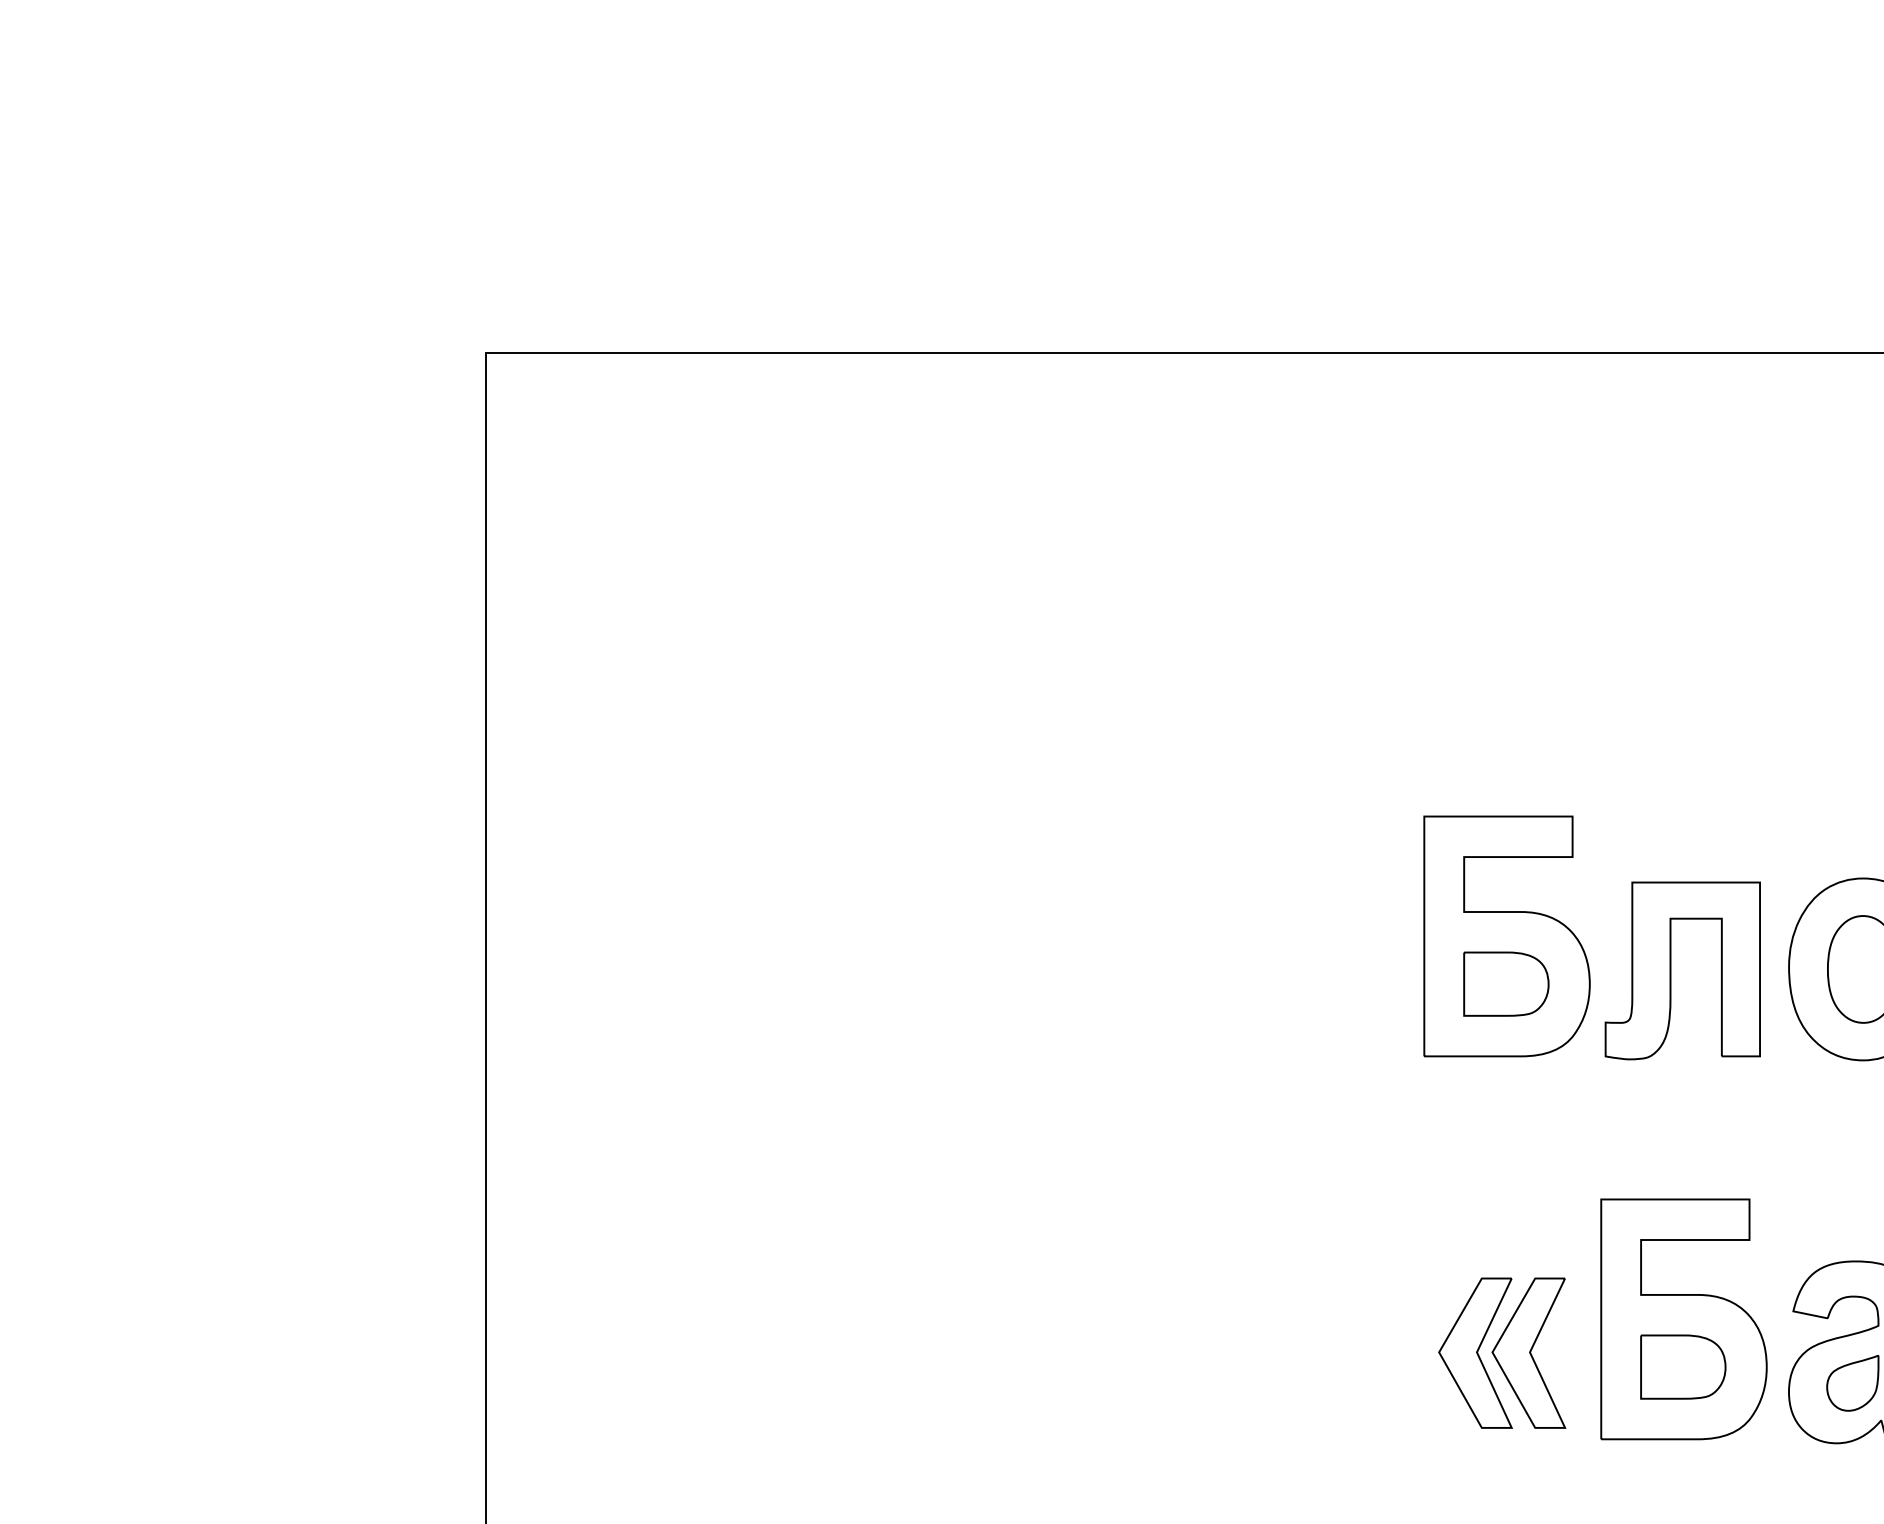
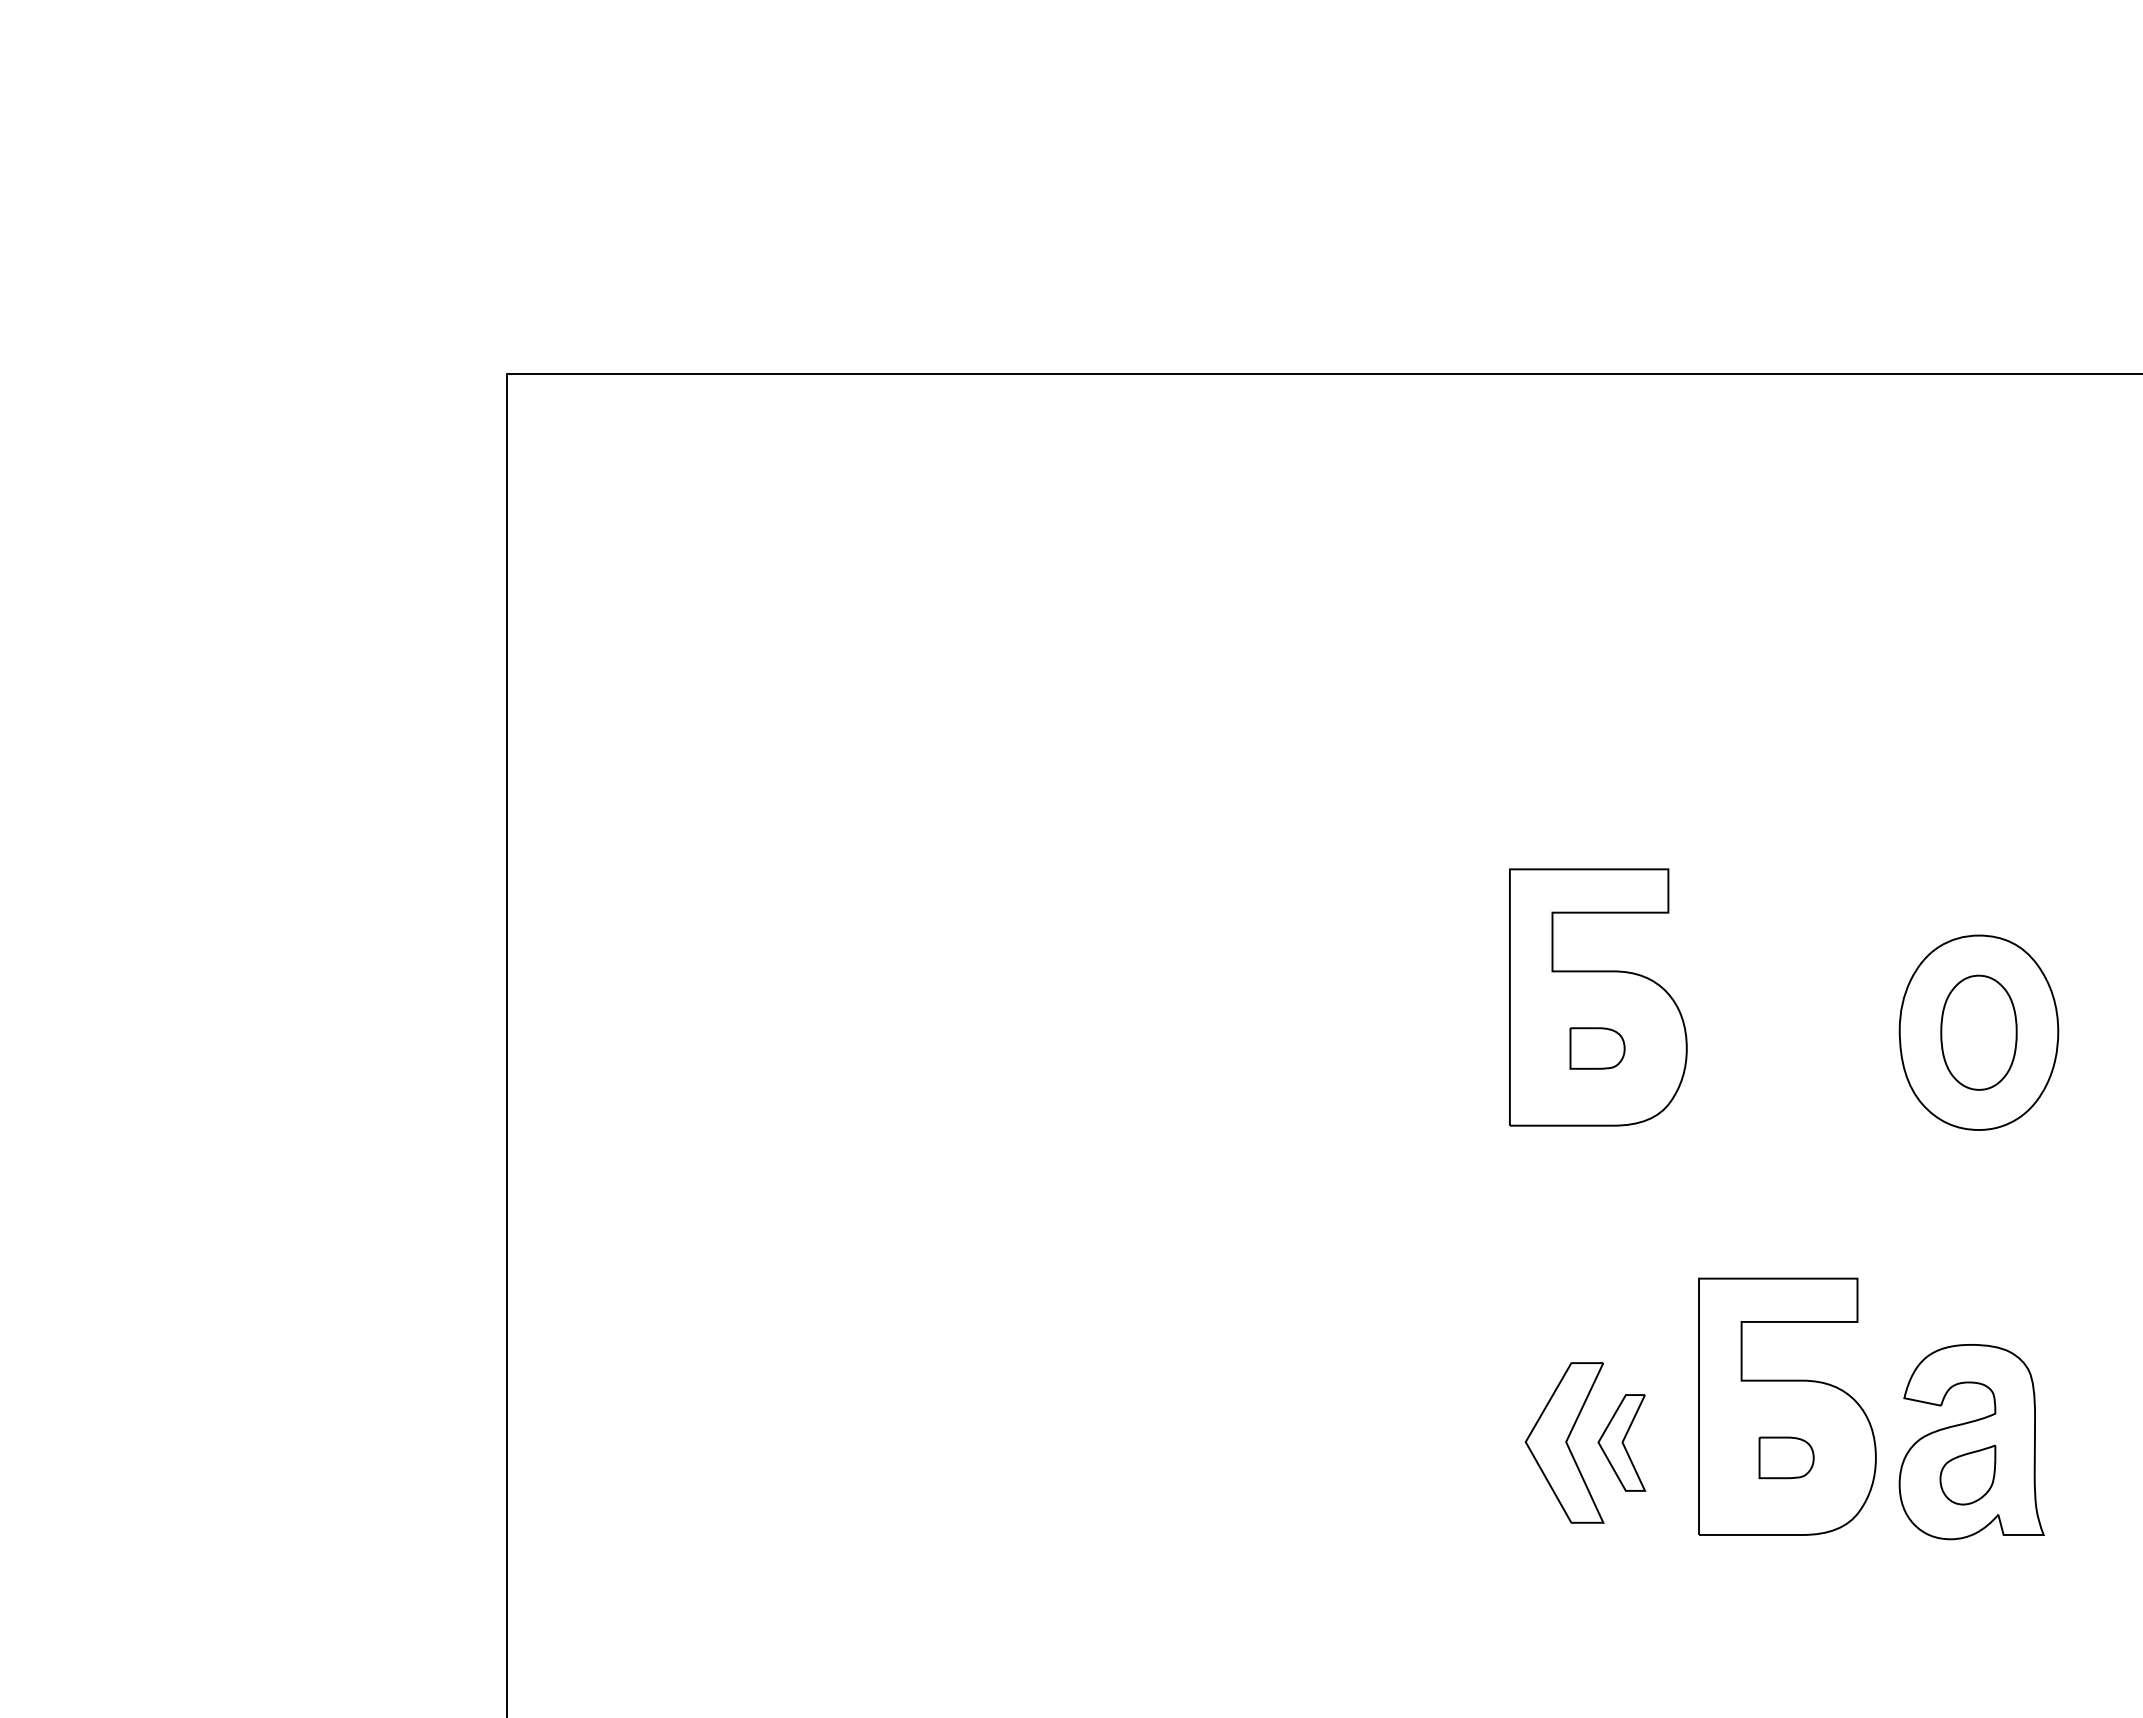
part: (1670, 971) -> (1773, 1034), removed
part: (1506, 984) -> (1597, 1048), size x0.6
part: (1528, 1352) -> (1621, 1442), size x0.6
part: (1683, 1366) -> (1786, 1457), size x0.6

